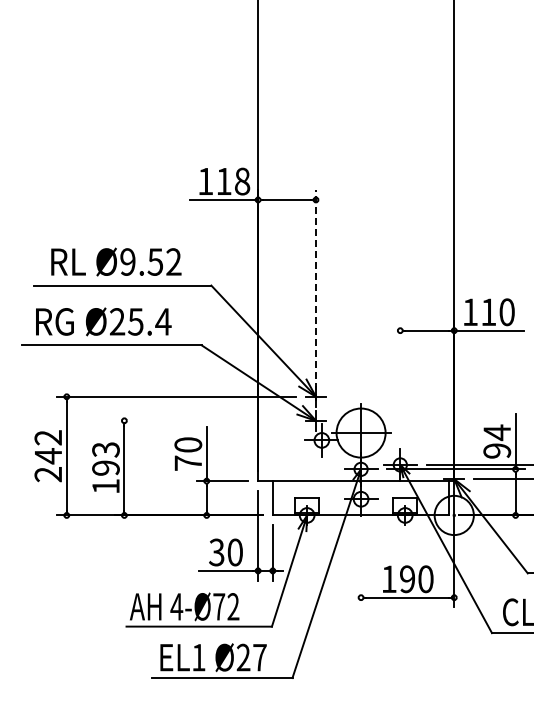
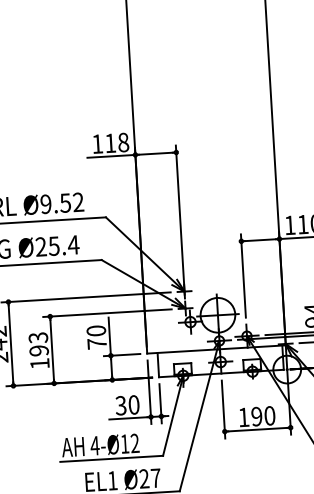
line: (315, 295) -> (179, 220), dashed -> solid
line: (400, 379) -> (243, 275), added
line: (205, 420) -> (107, 312), added
line: (361, 566) -> (223, 409), added
text: (219, 606) -> (125, 443), 4-Ø72 -> 4-Ø12

